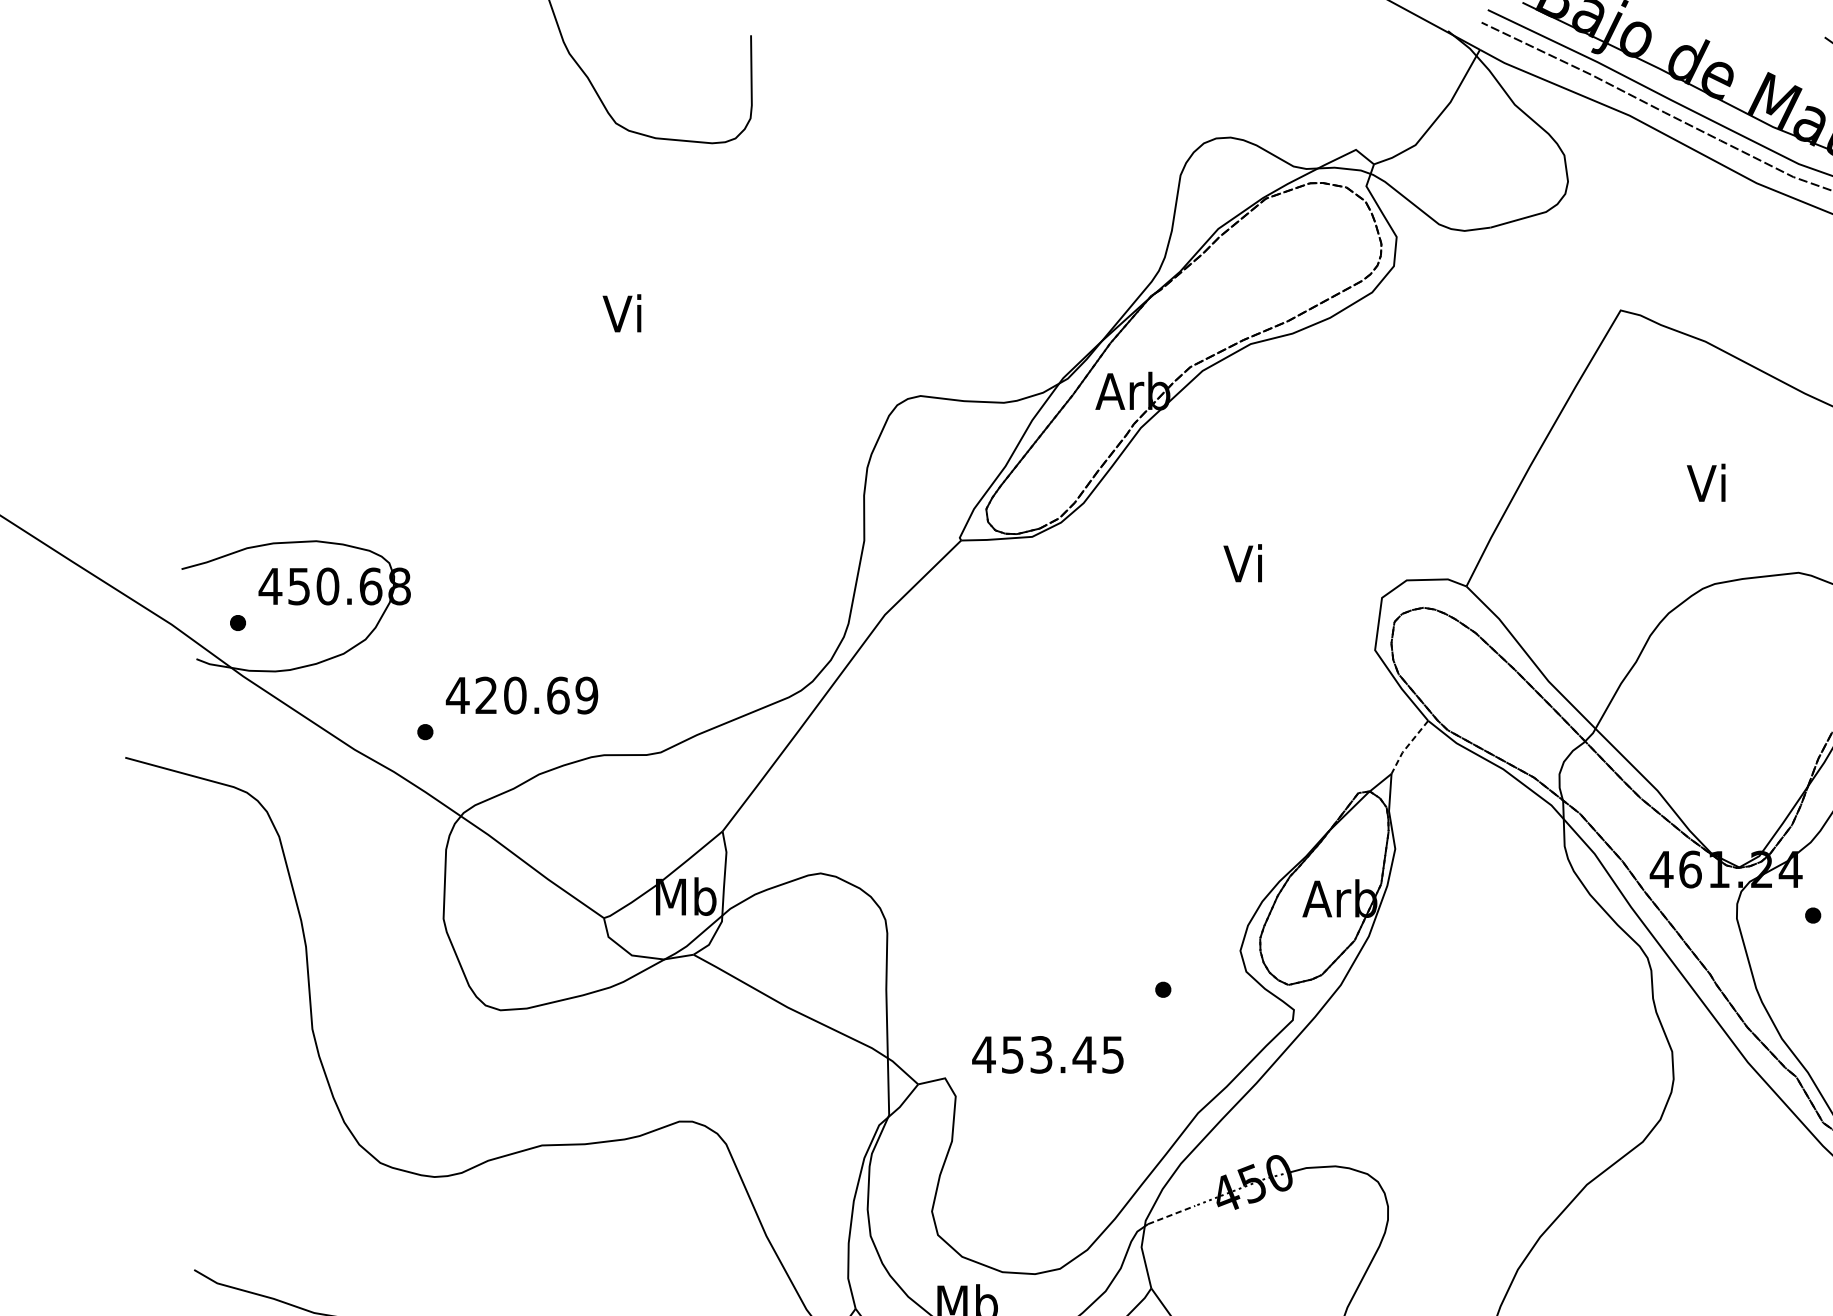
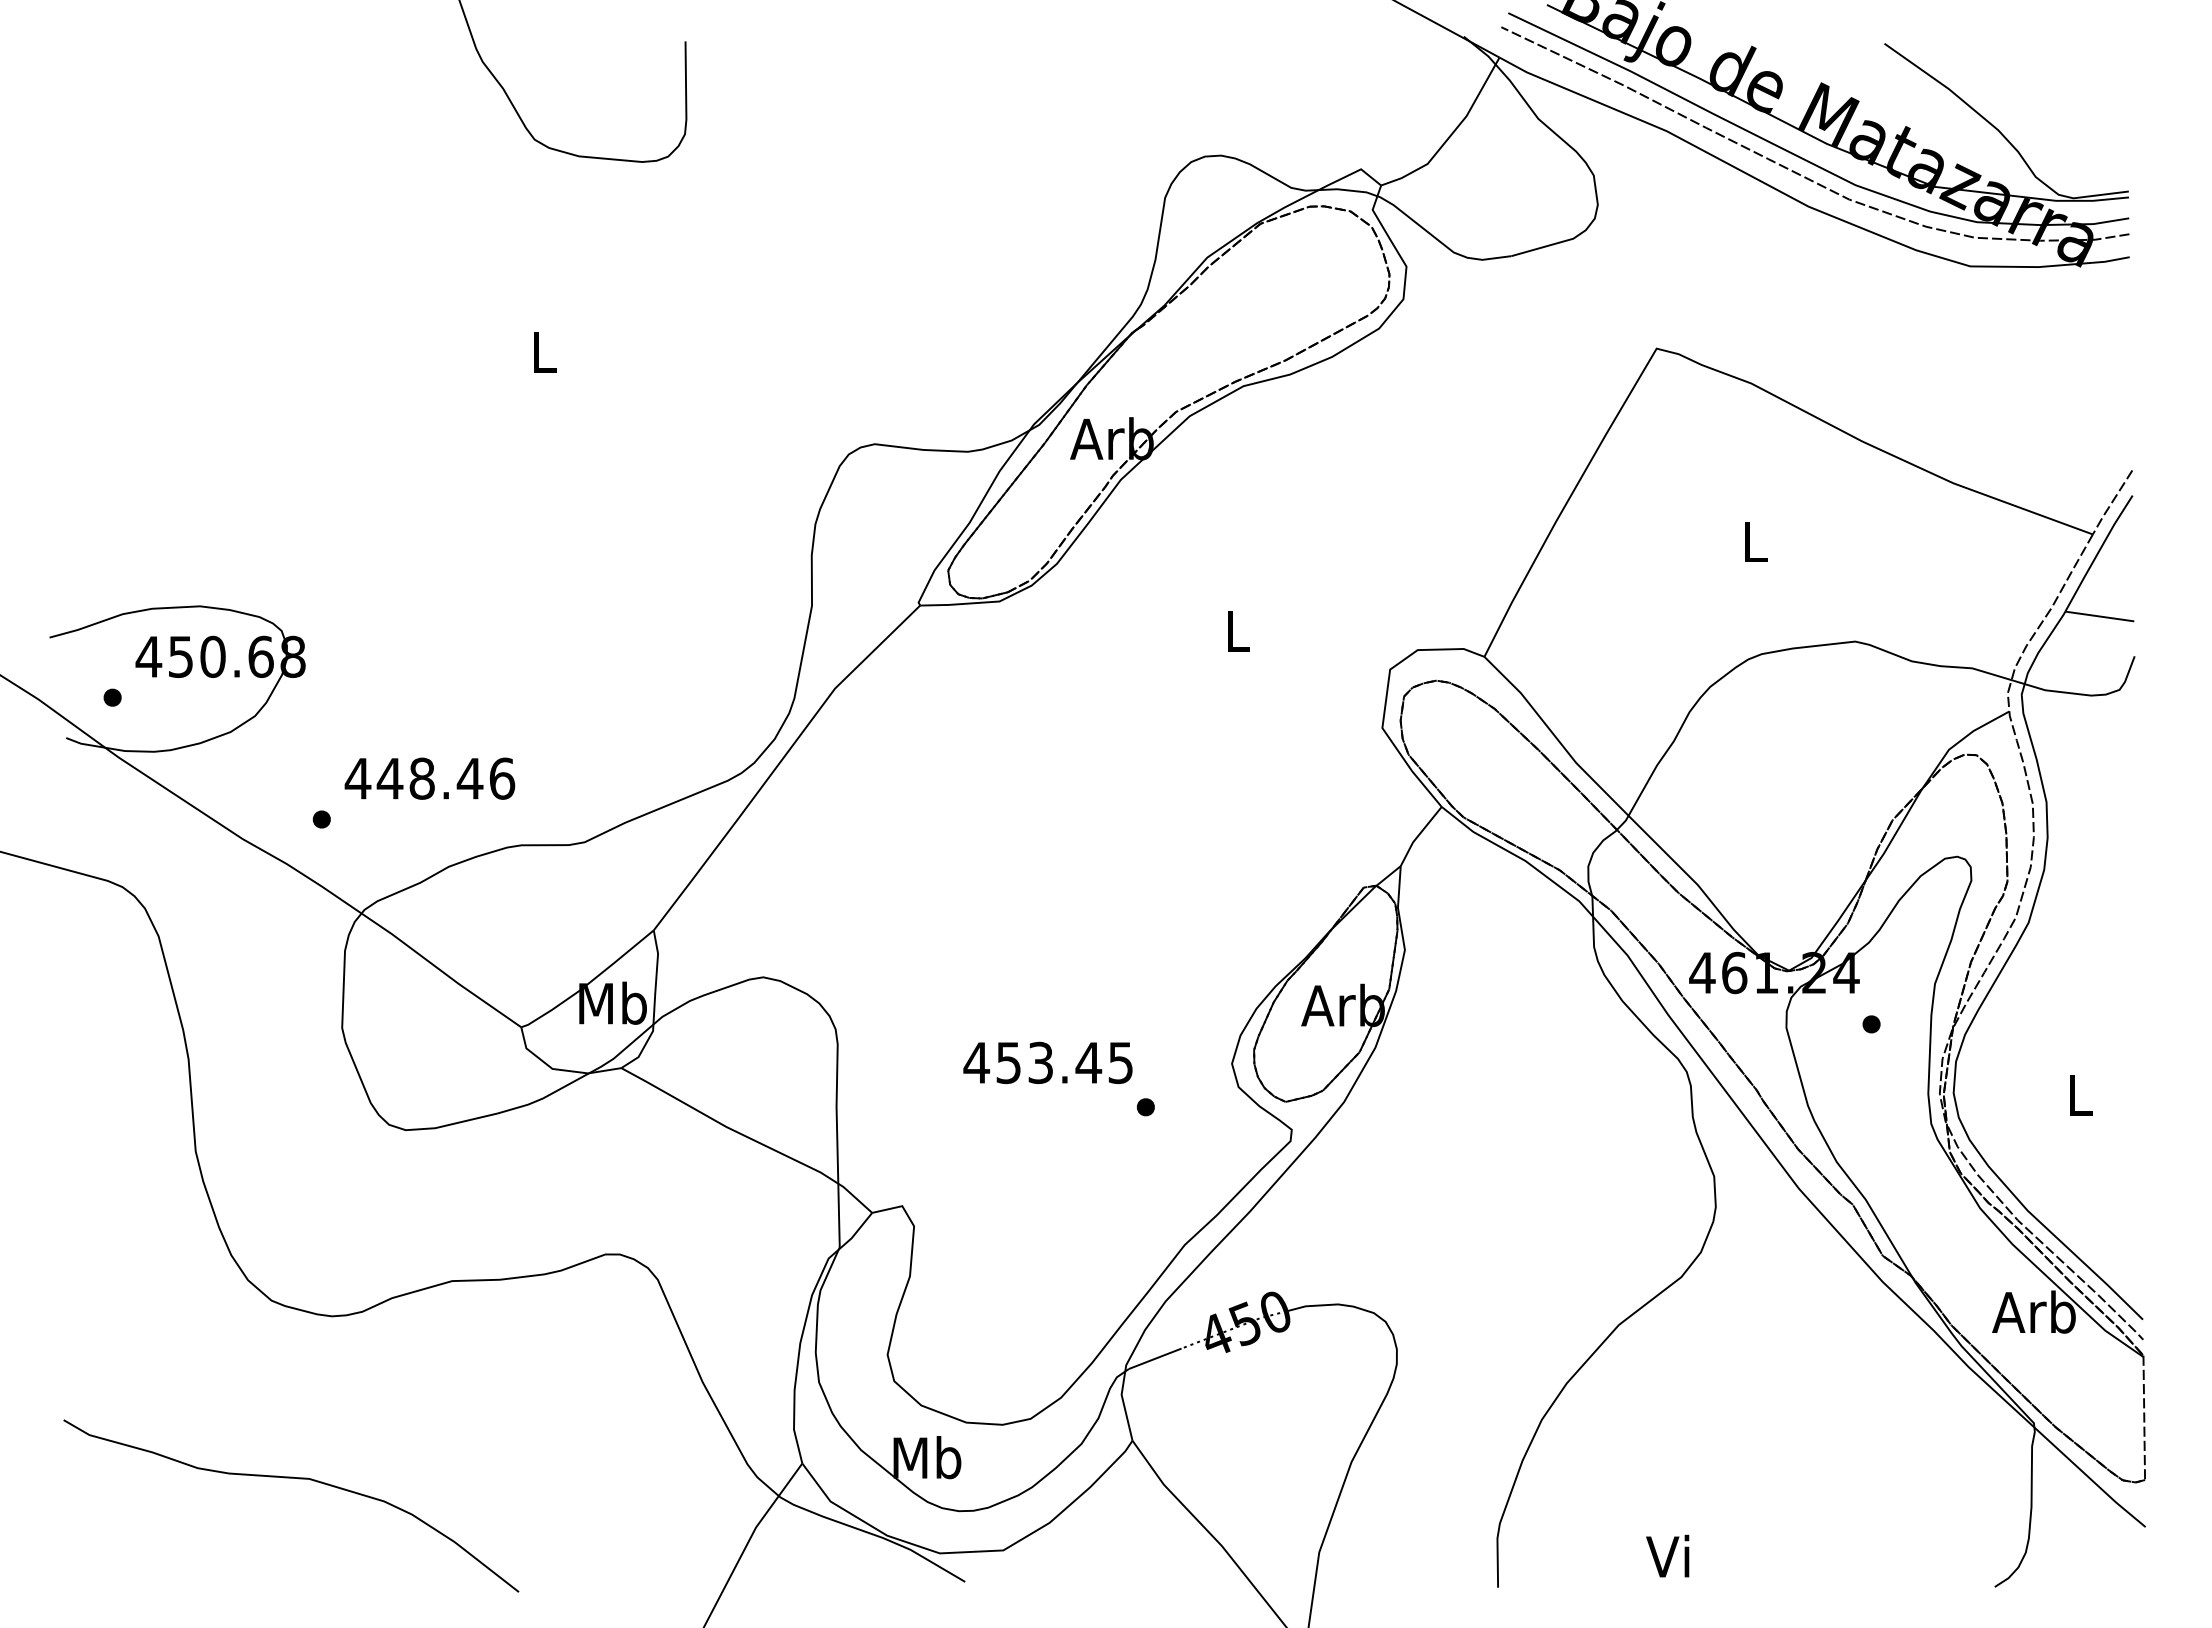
text: (621, 312) -> (540, 351), Vi -> L
text: (1705, 482) -> (1751, 540), Vi -> L
text: (1242, 562) -> (1234, 630), Vi -> L
text: (536, 695) -> (445, 778), 420.69 -> 448.46
line: (1407, 746) -> (1418, 835), dashed -> solid
text: (1047, 1054) -> (1047, 1062), moved
line: (1171, 1214) -> (1155, 1358), dashed -> solid

